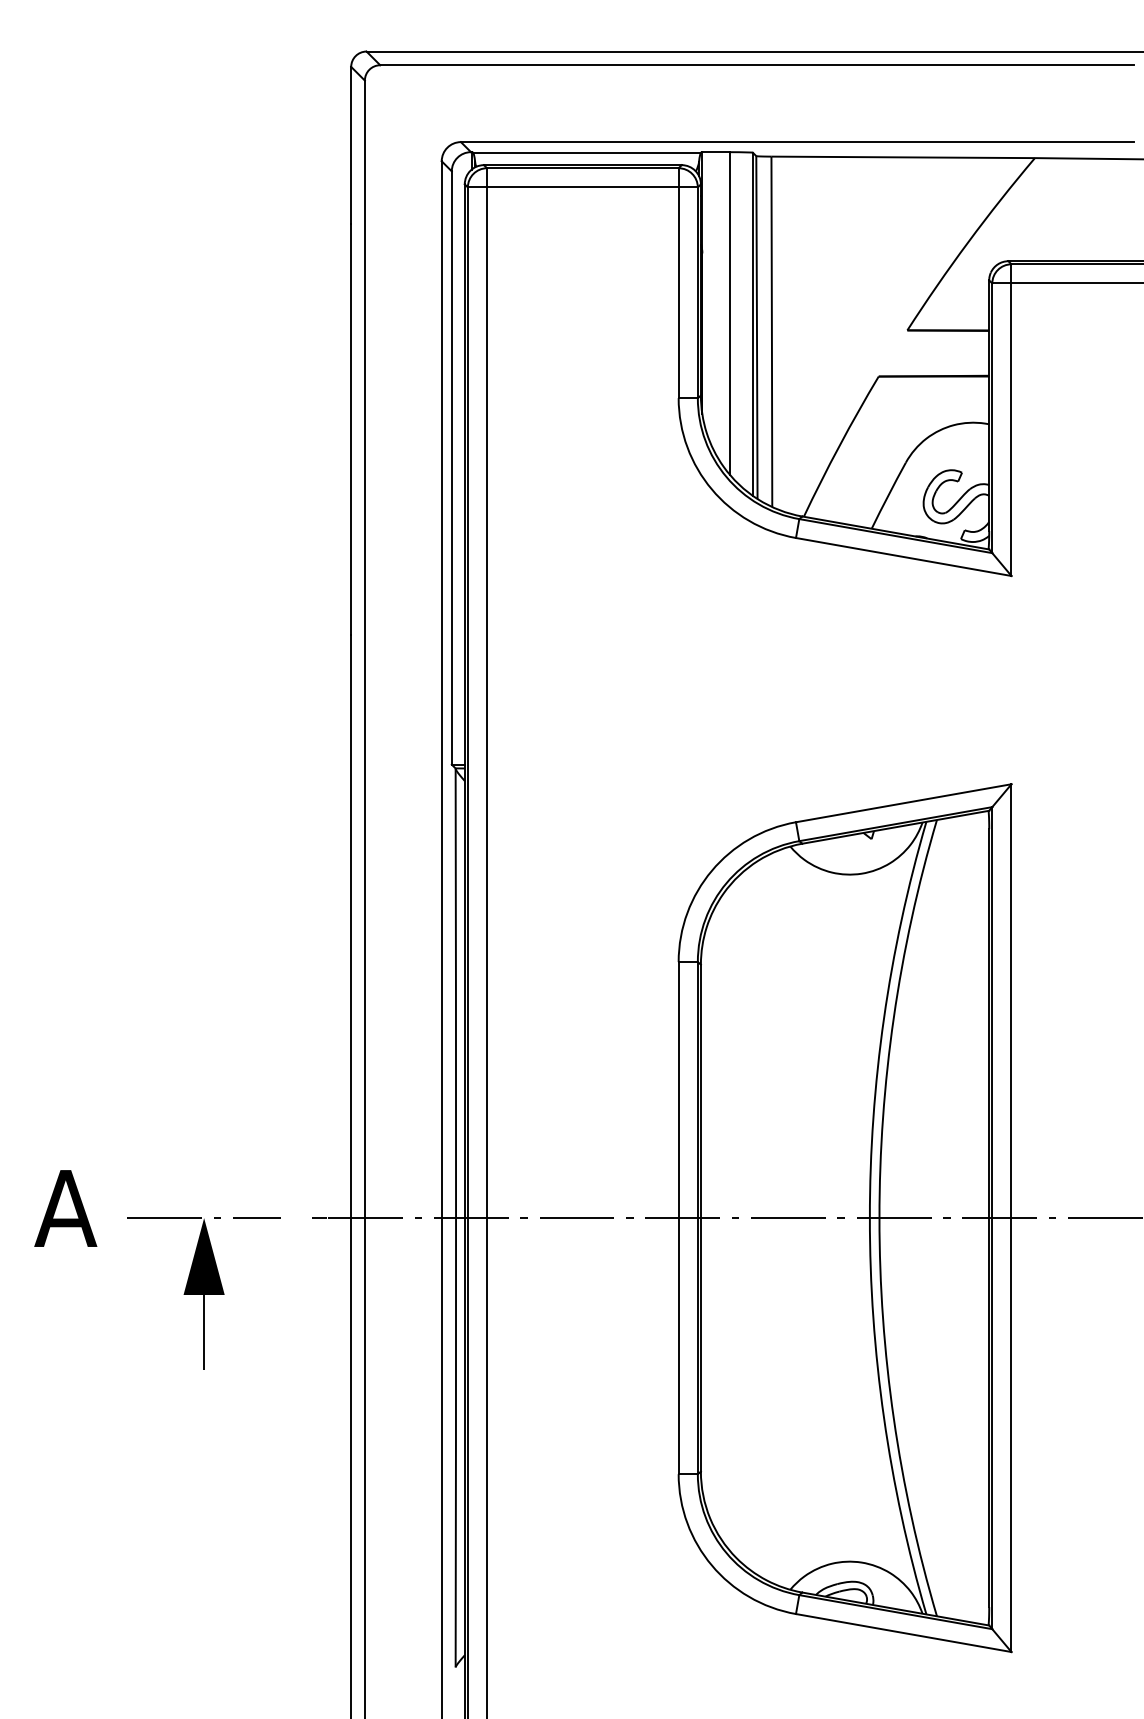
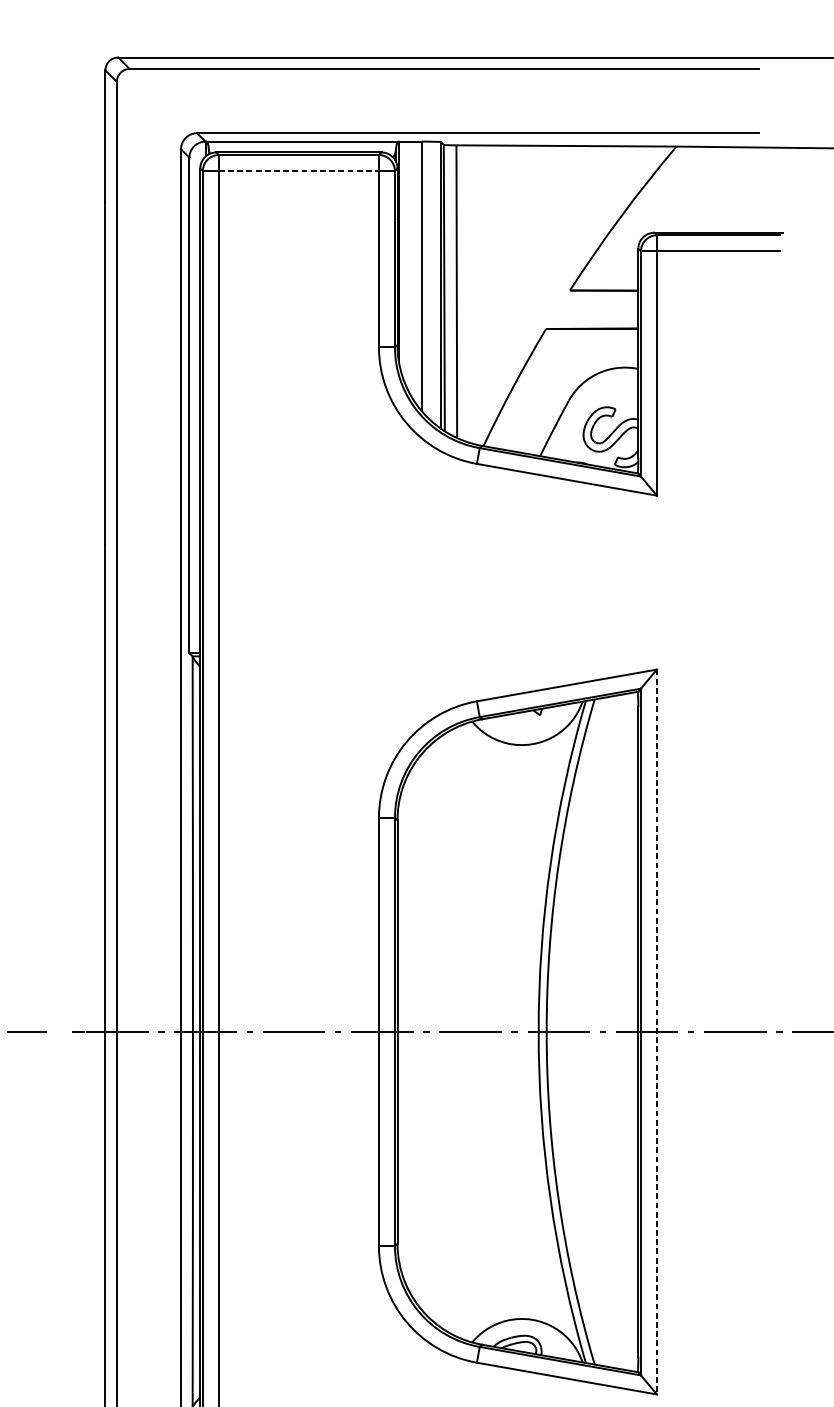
line: (582, 187) -> (298, 171), solid -> dashed
line: (1011, 1218) -> (656, 1032), solid -> dashed

